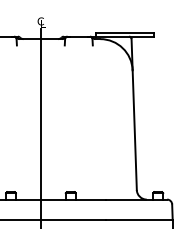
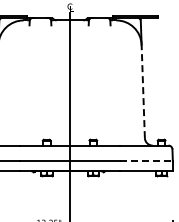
line: (135, 130) -> (143, 91), solid -> dashed
line: (140, 220) -> (147, 161), solid -> dashed

